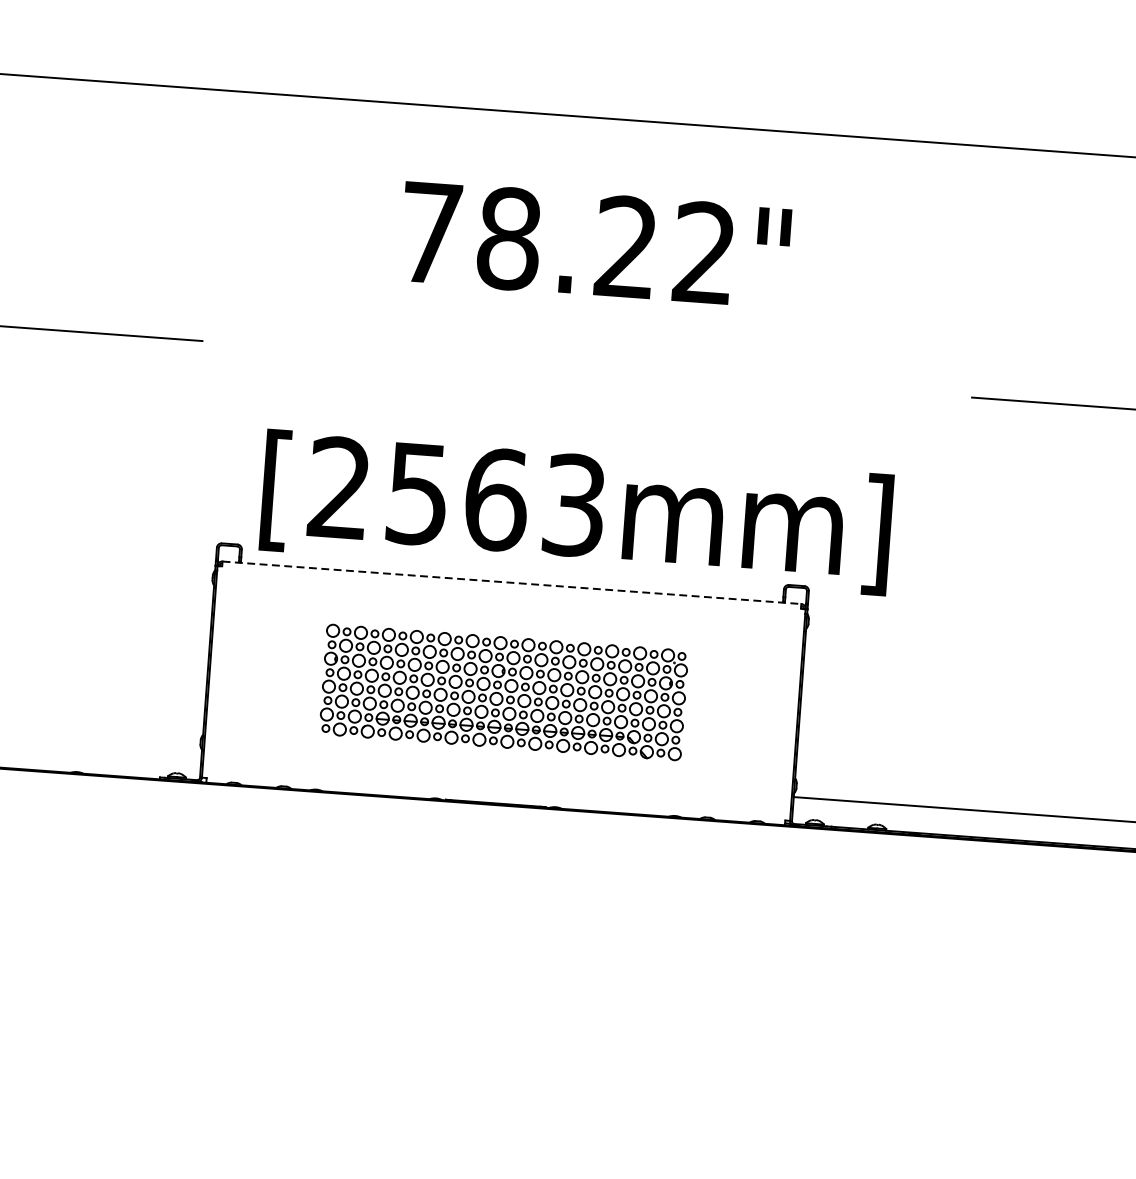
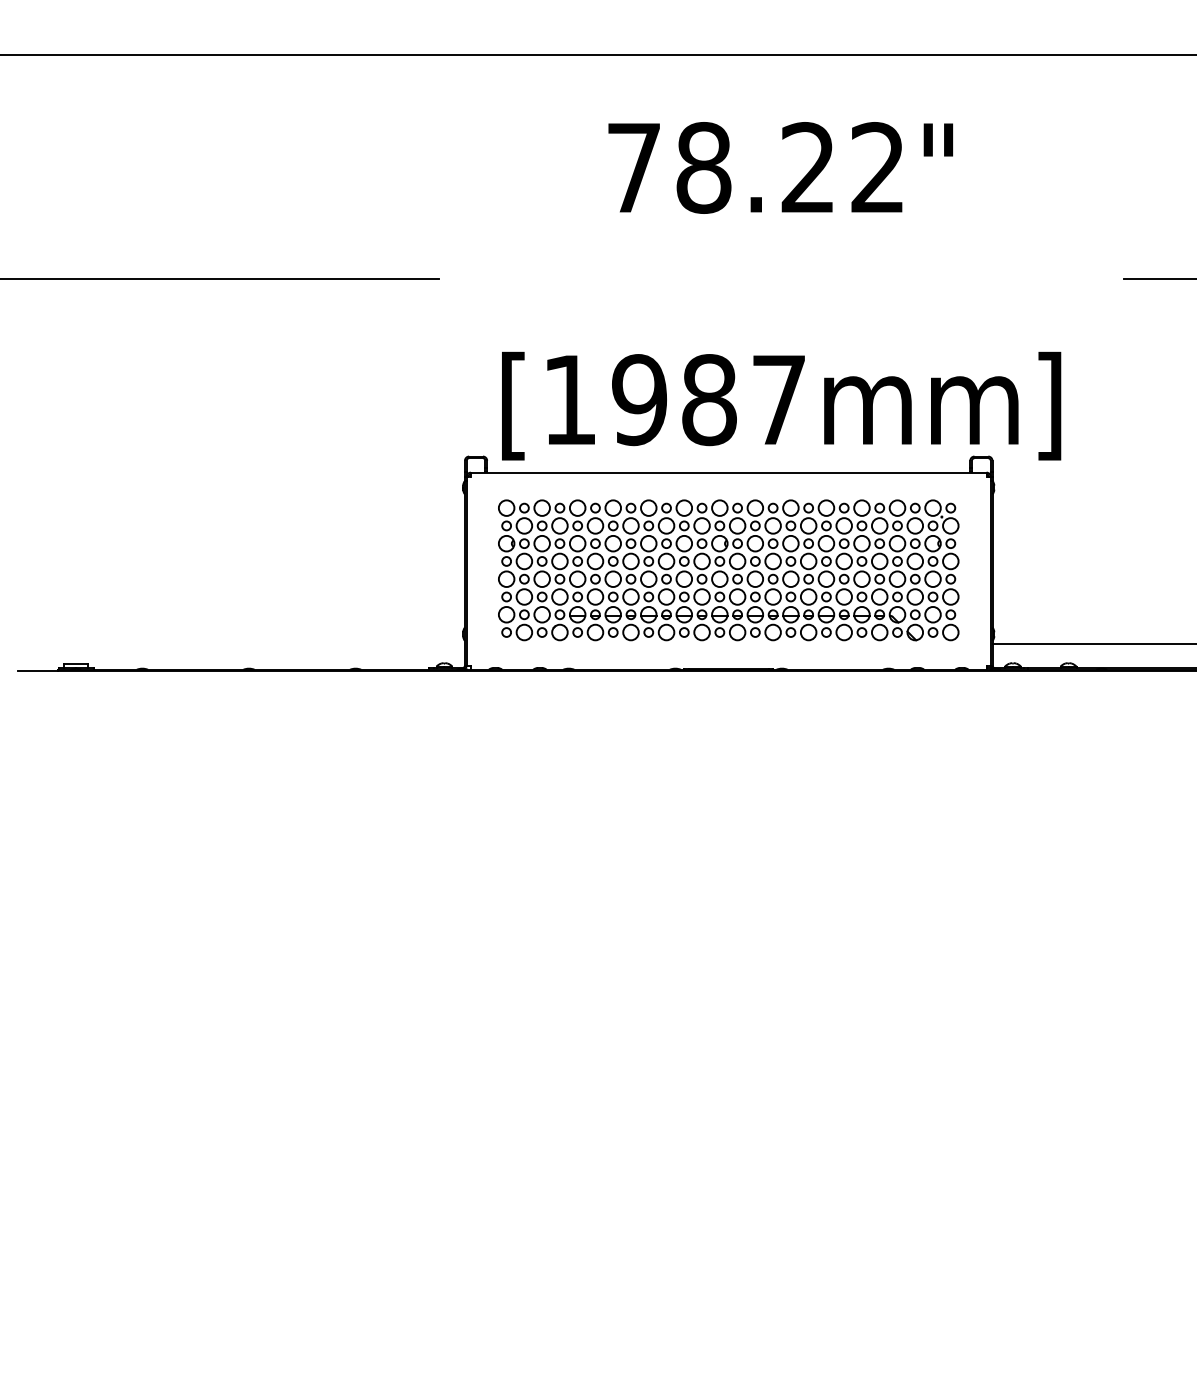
text: (457, 497) -> (674, 400), [2563mm] -> [1987mm]
line: (511, 582) -> (728, 472), dashed -> solid
part: (503, 692) -> (728, 570), size x1.43

